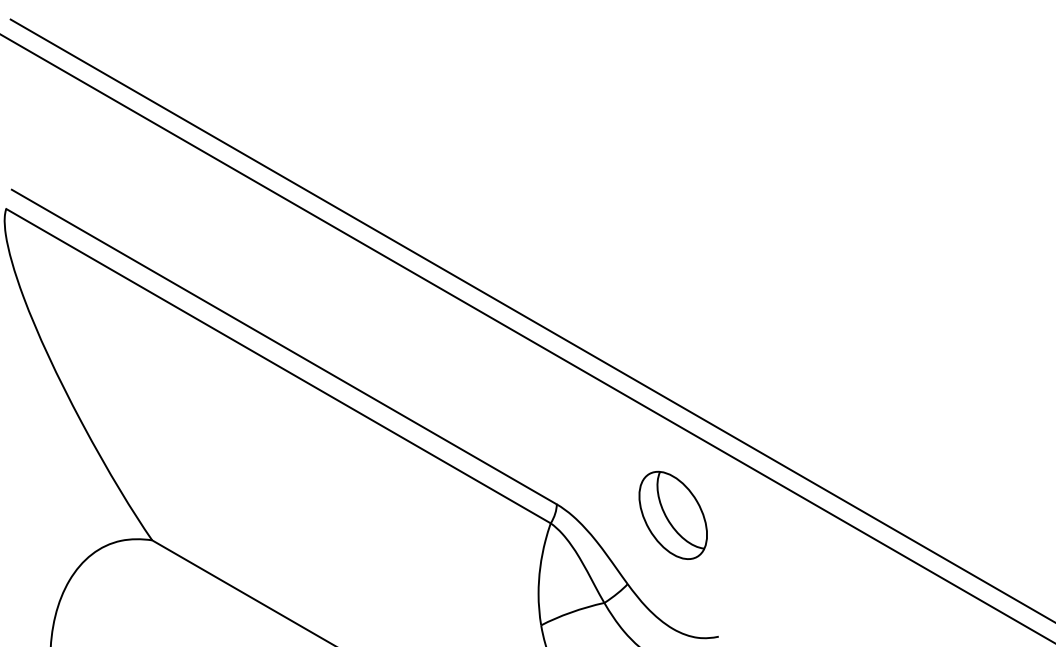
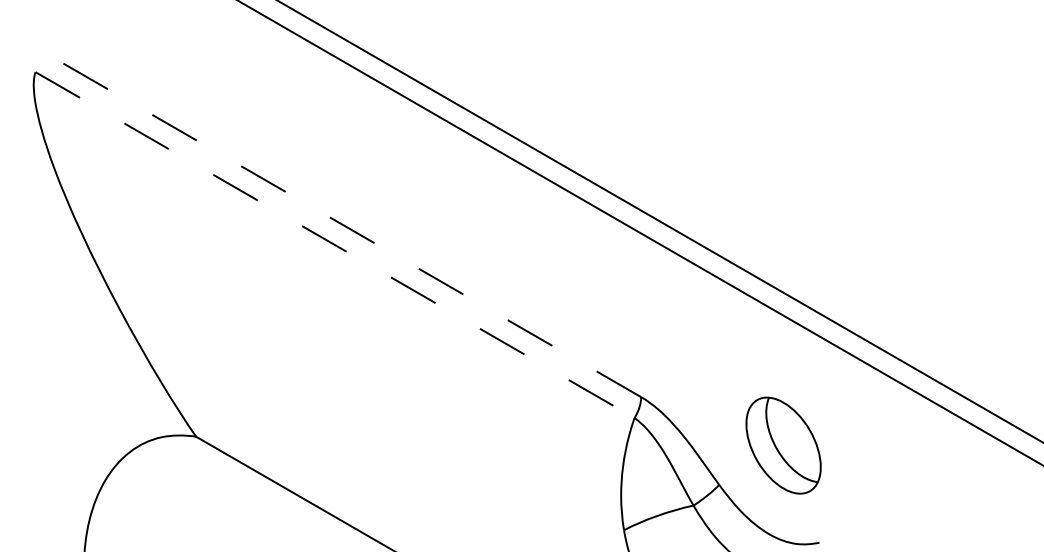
line: (284, 347) -> (341, 224), solid -> dashed
line: (278, 366) -> (335, 245), solid -> dashed
part: (672, 514) -> (782, 444), moved

